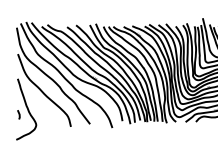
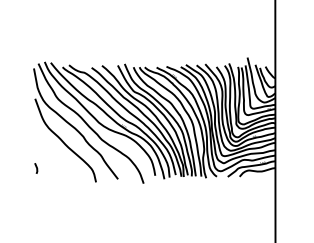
curve: (26, 108) -> (45, 161), removed

